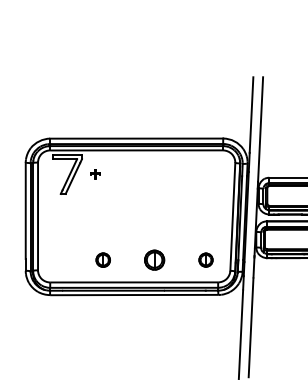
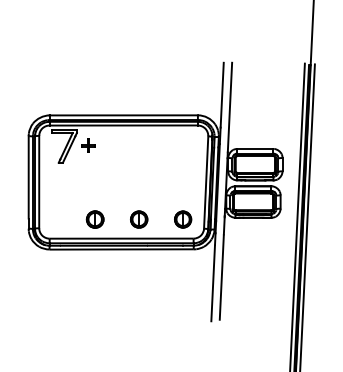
part: (95, 173) -> (88, 145), size x1.67
part: (102, 260) -> (94, 219), size x1.43
part: (206, 260) -> (183, 219), size x1.43

